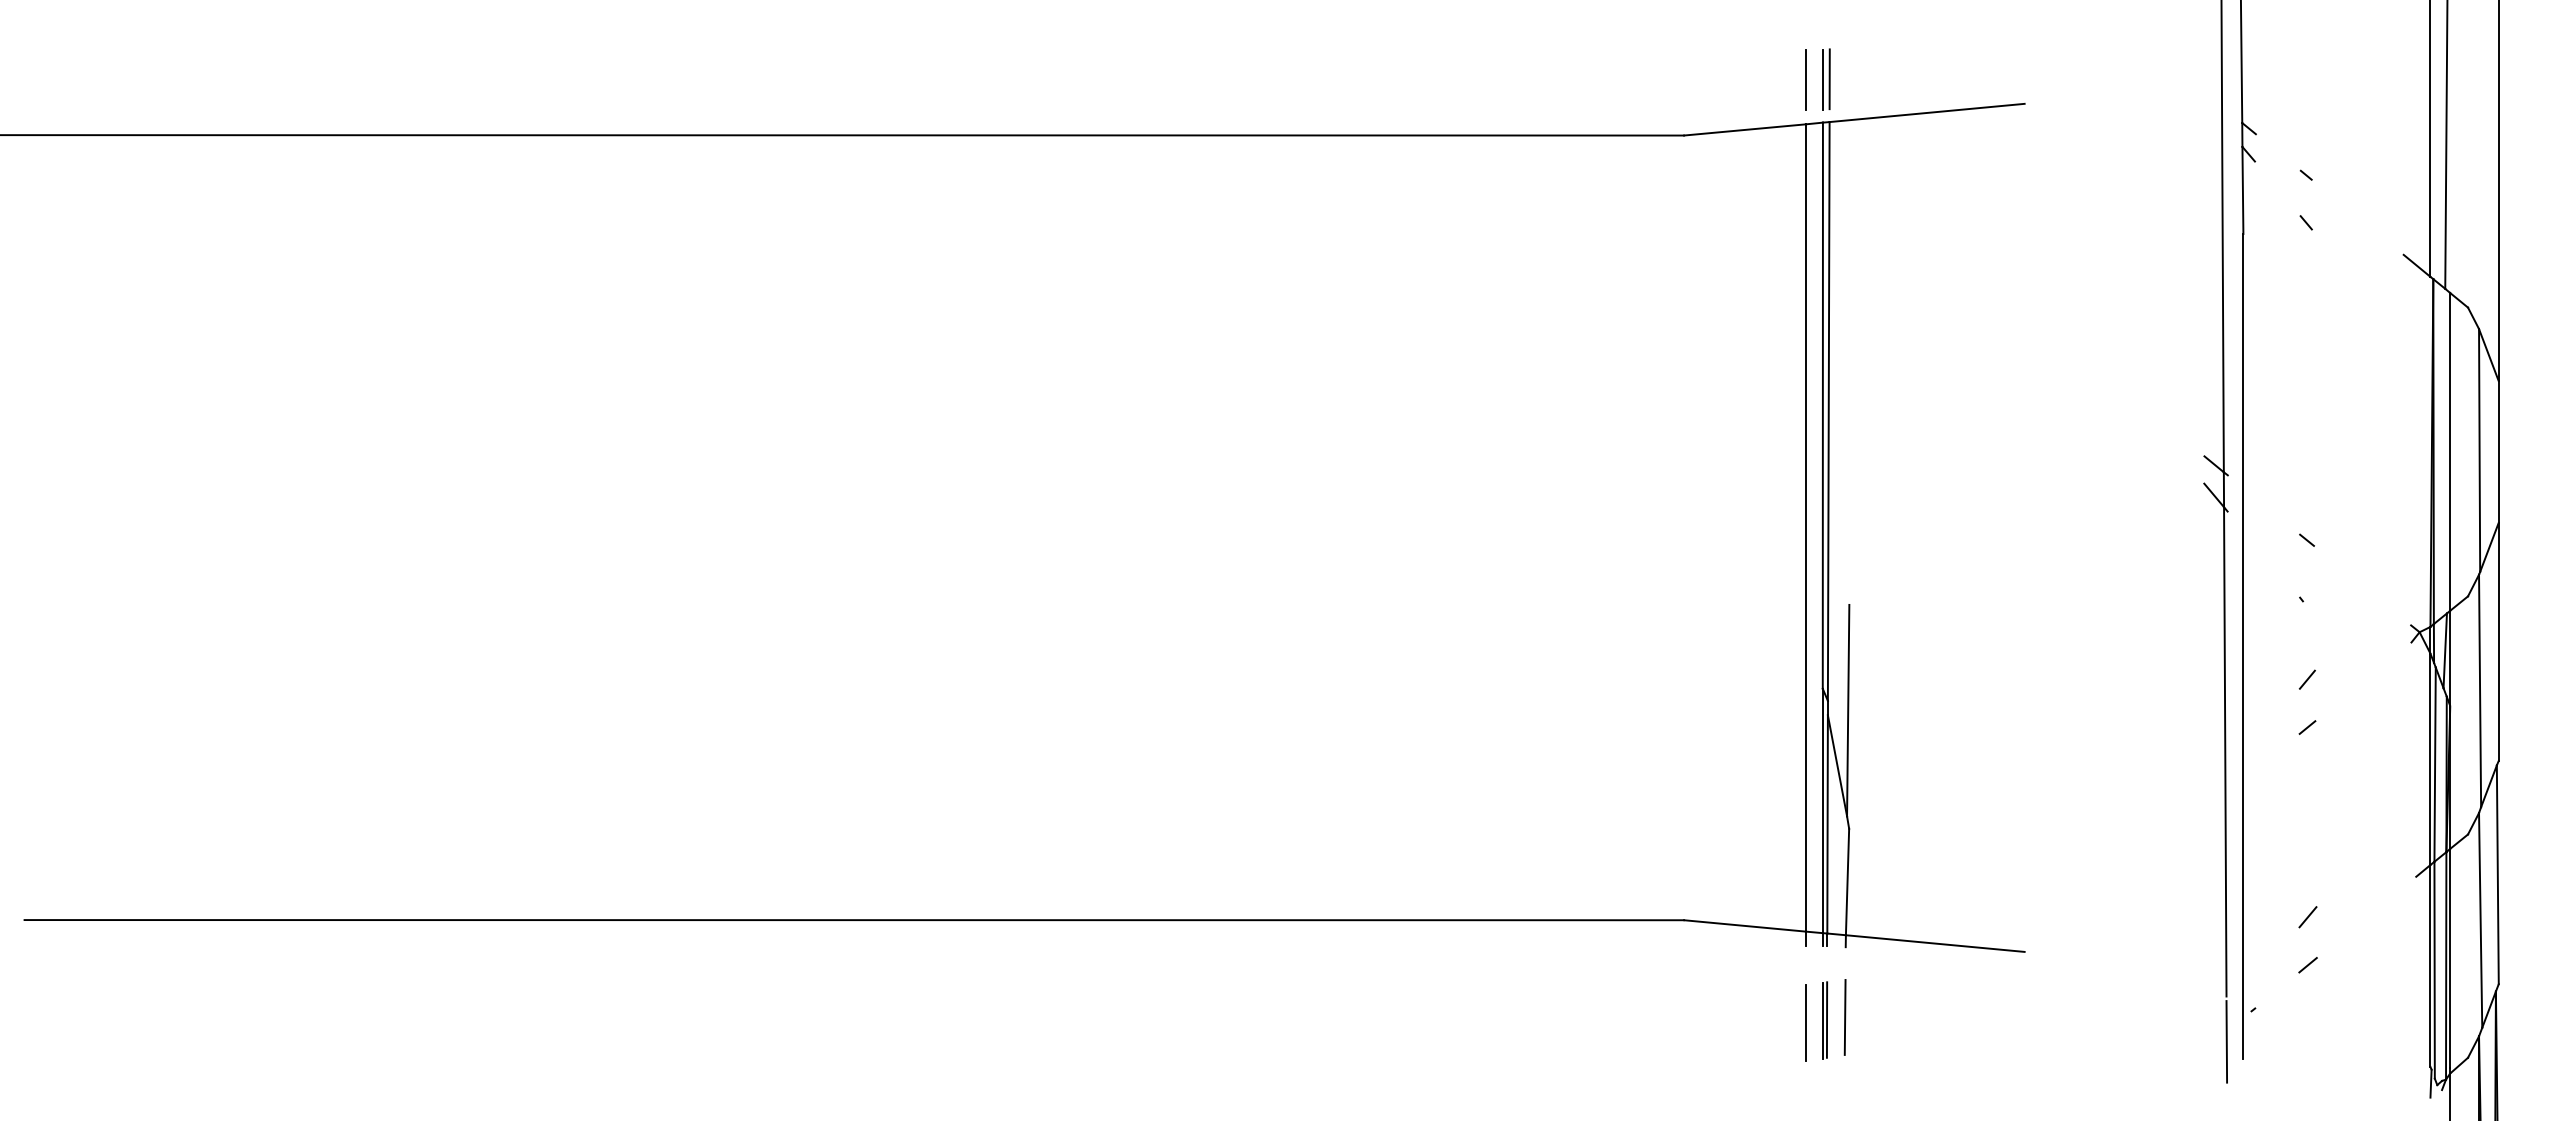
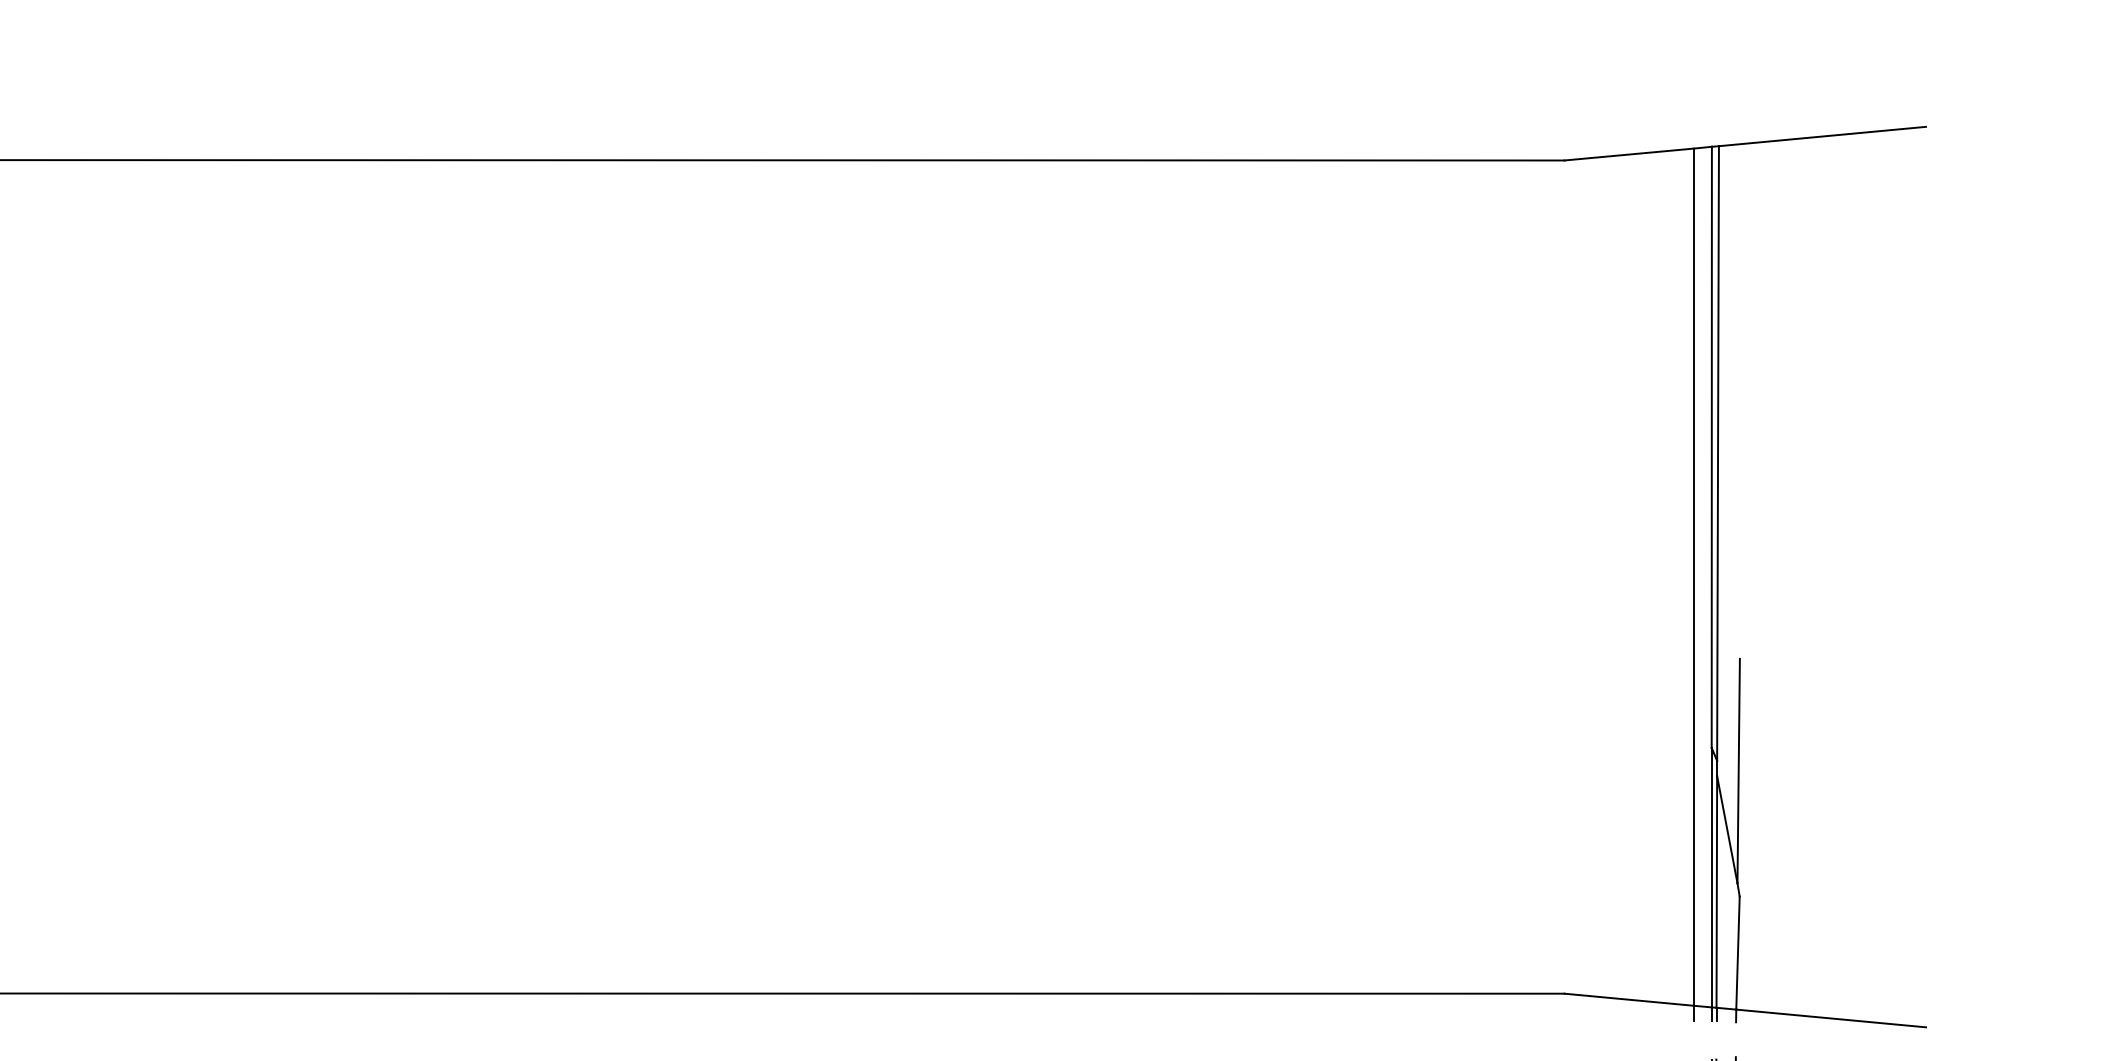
line: (1805, 79) -> (1693, 100), removed
line: (1822, 79) -> (1711, 100), removed
line: (1829, 79) -> (1718, 100), removed

